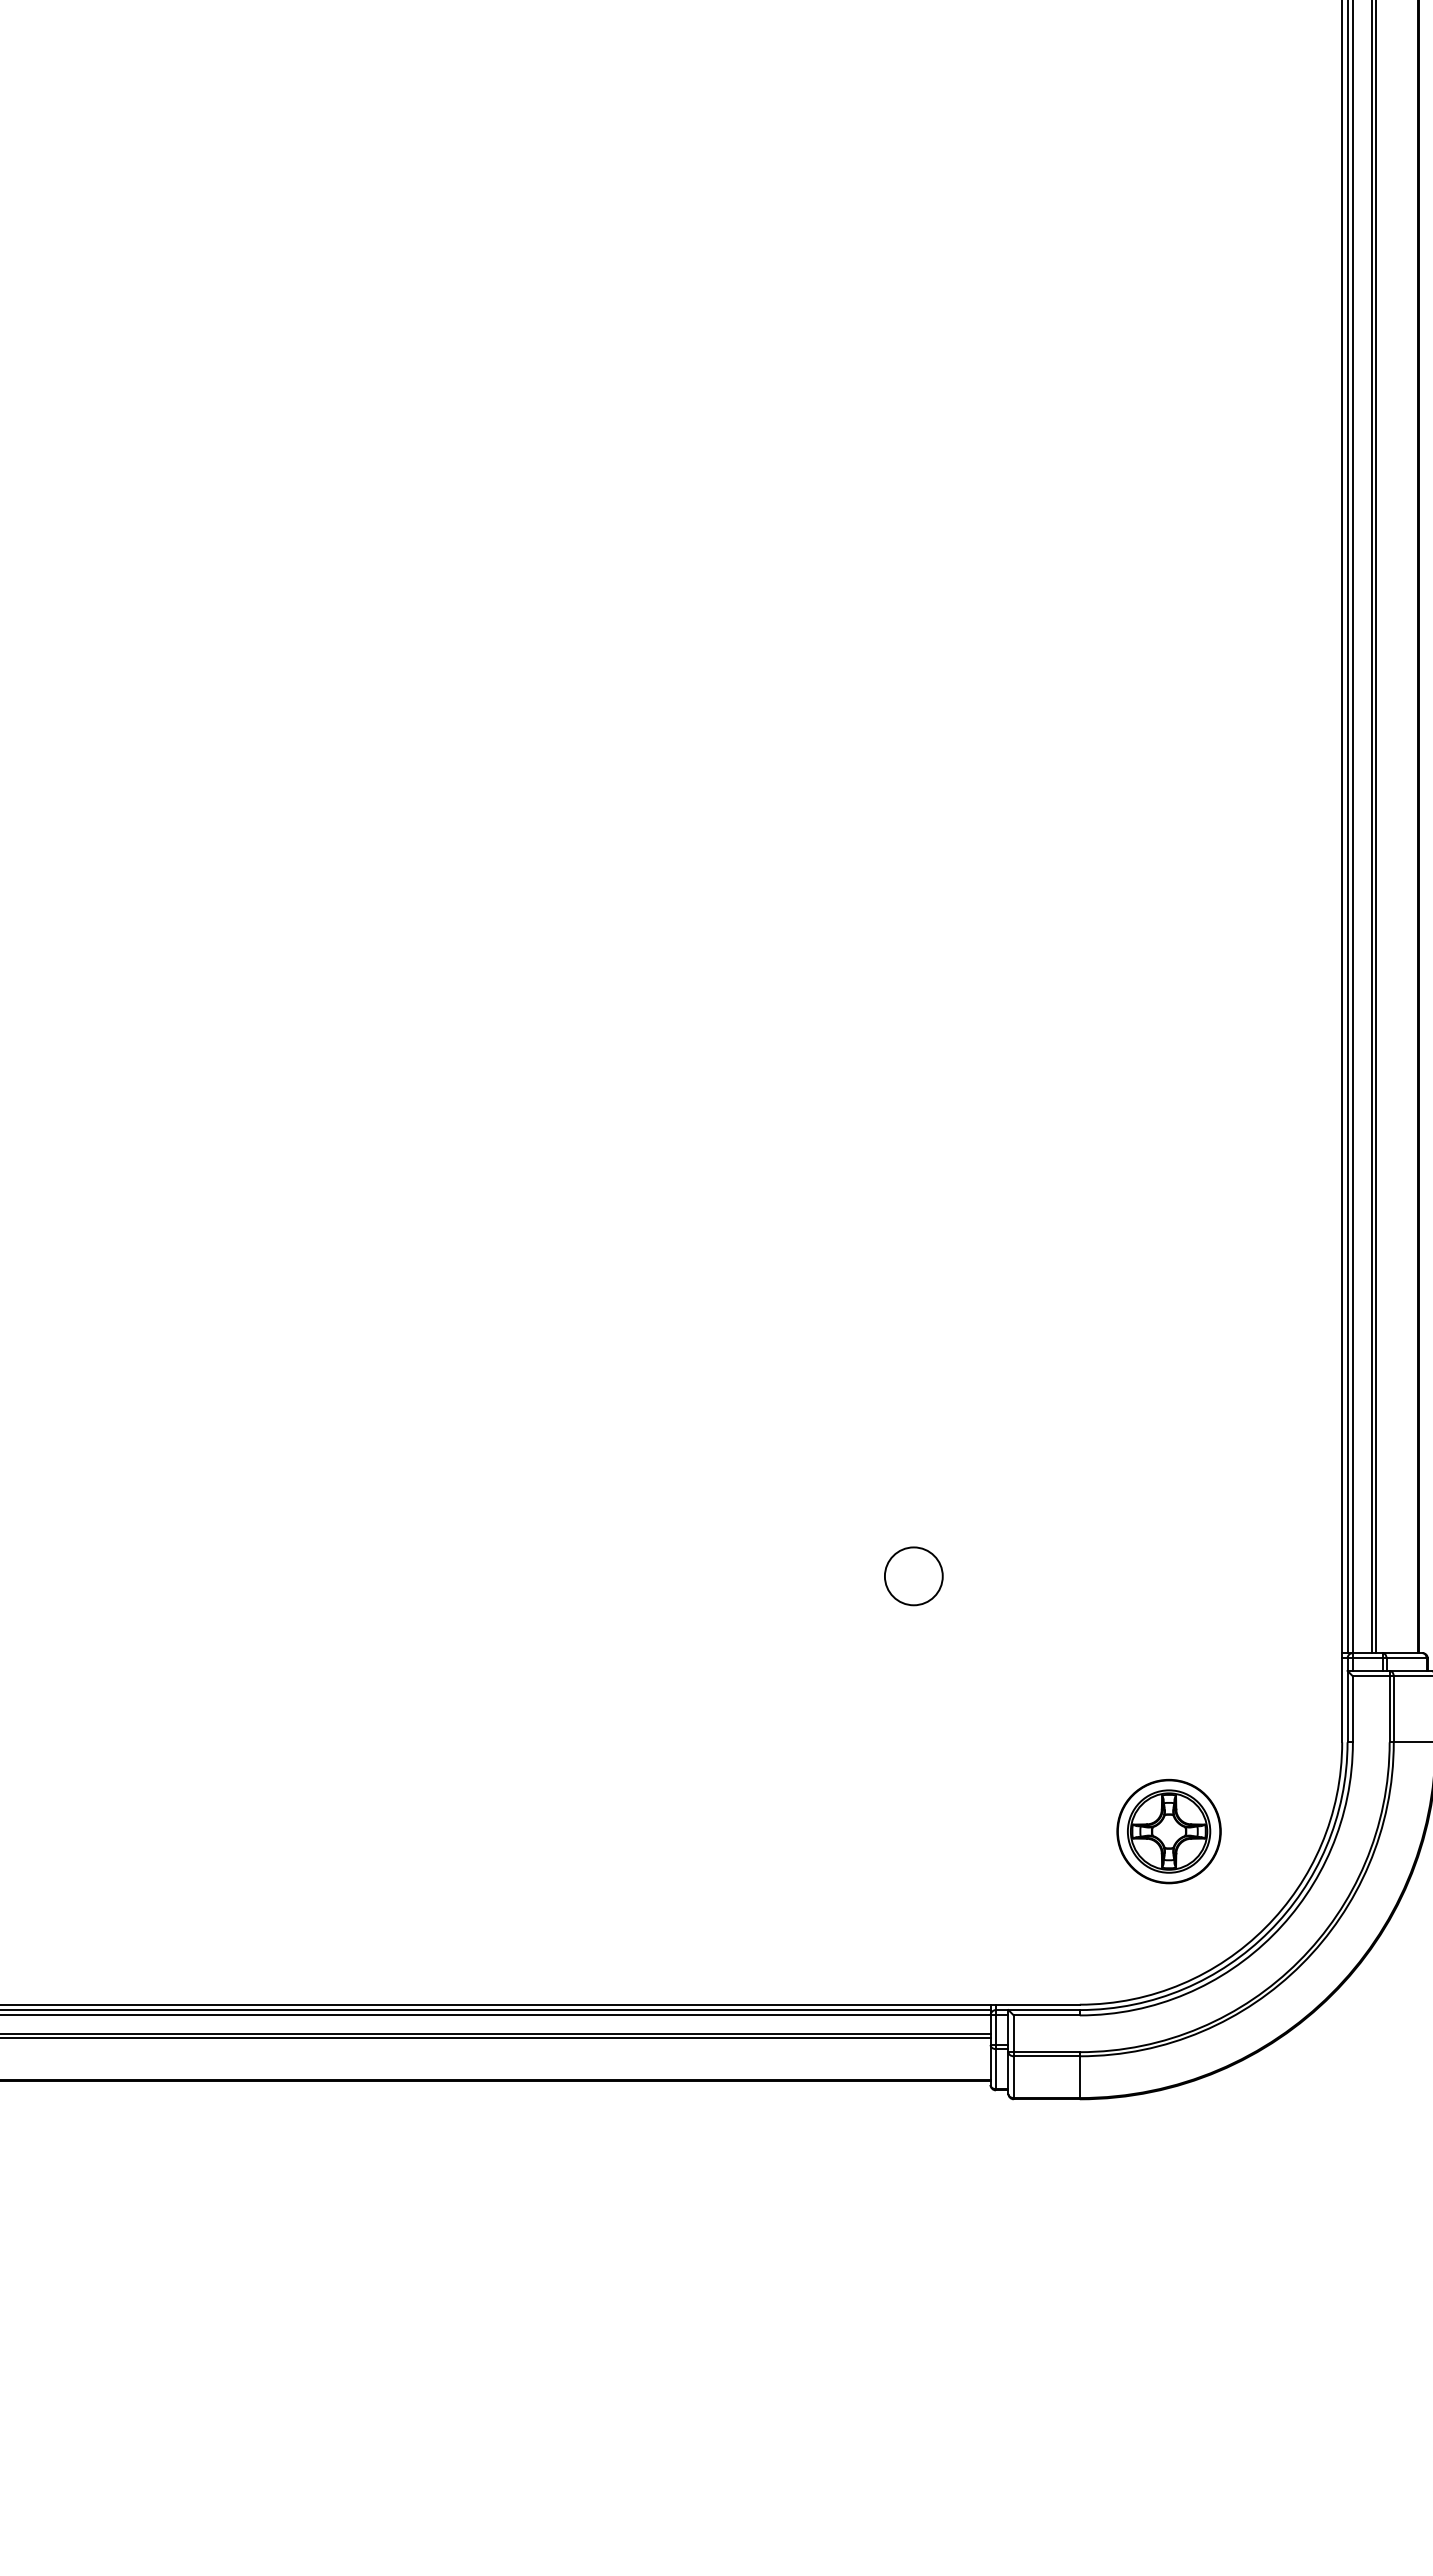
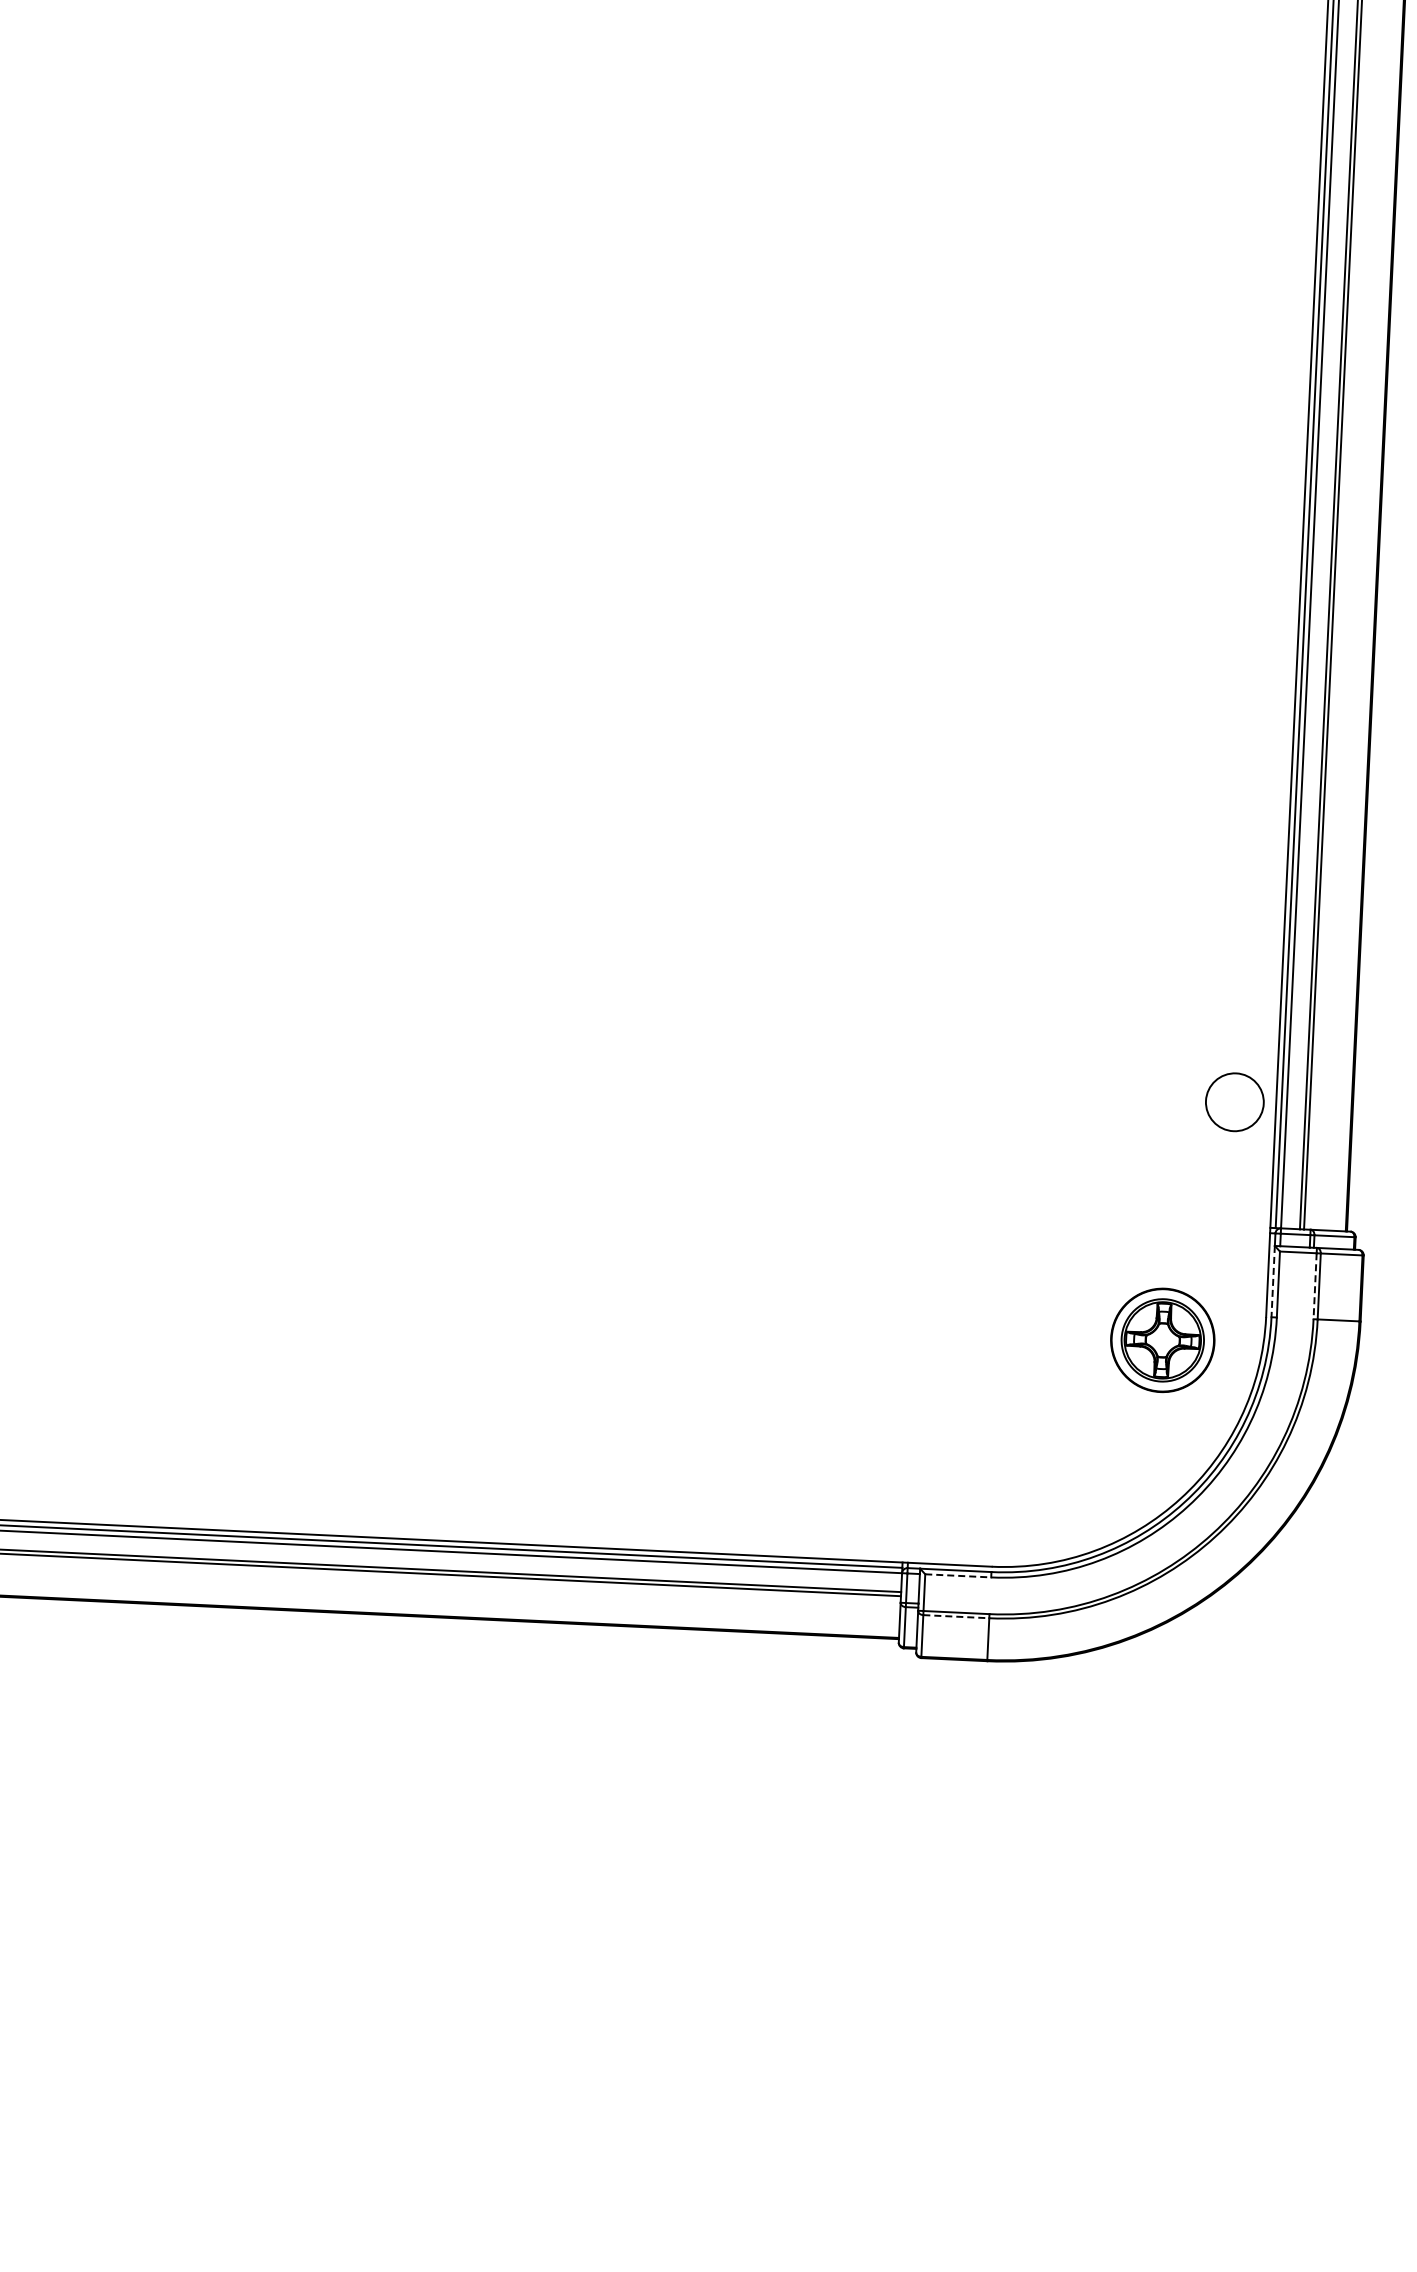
circle: (913, 1576) -> (1234, 1102), moved
line: (1347, 1706) -> (1273, 1281), solid -> dashed
line: (1389, 1709) -> (1314, 1286), solid -> dashed
part: (1168, 1831) -> (1162, 1340), moved
line: (1047, 2015) -> (958, 1575), solid -> dashed
line: (1047, 2056) -> (956, 1616), solid -> dashed

